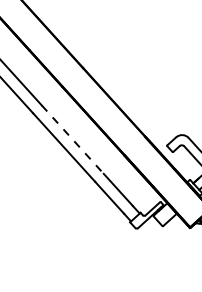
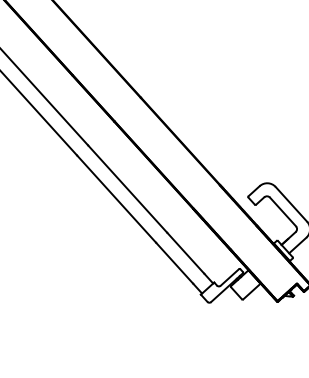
line: (72, 139) -> (127, 189), dashed -> solid

